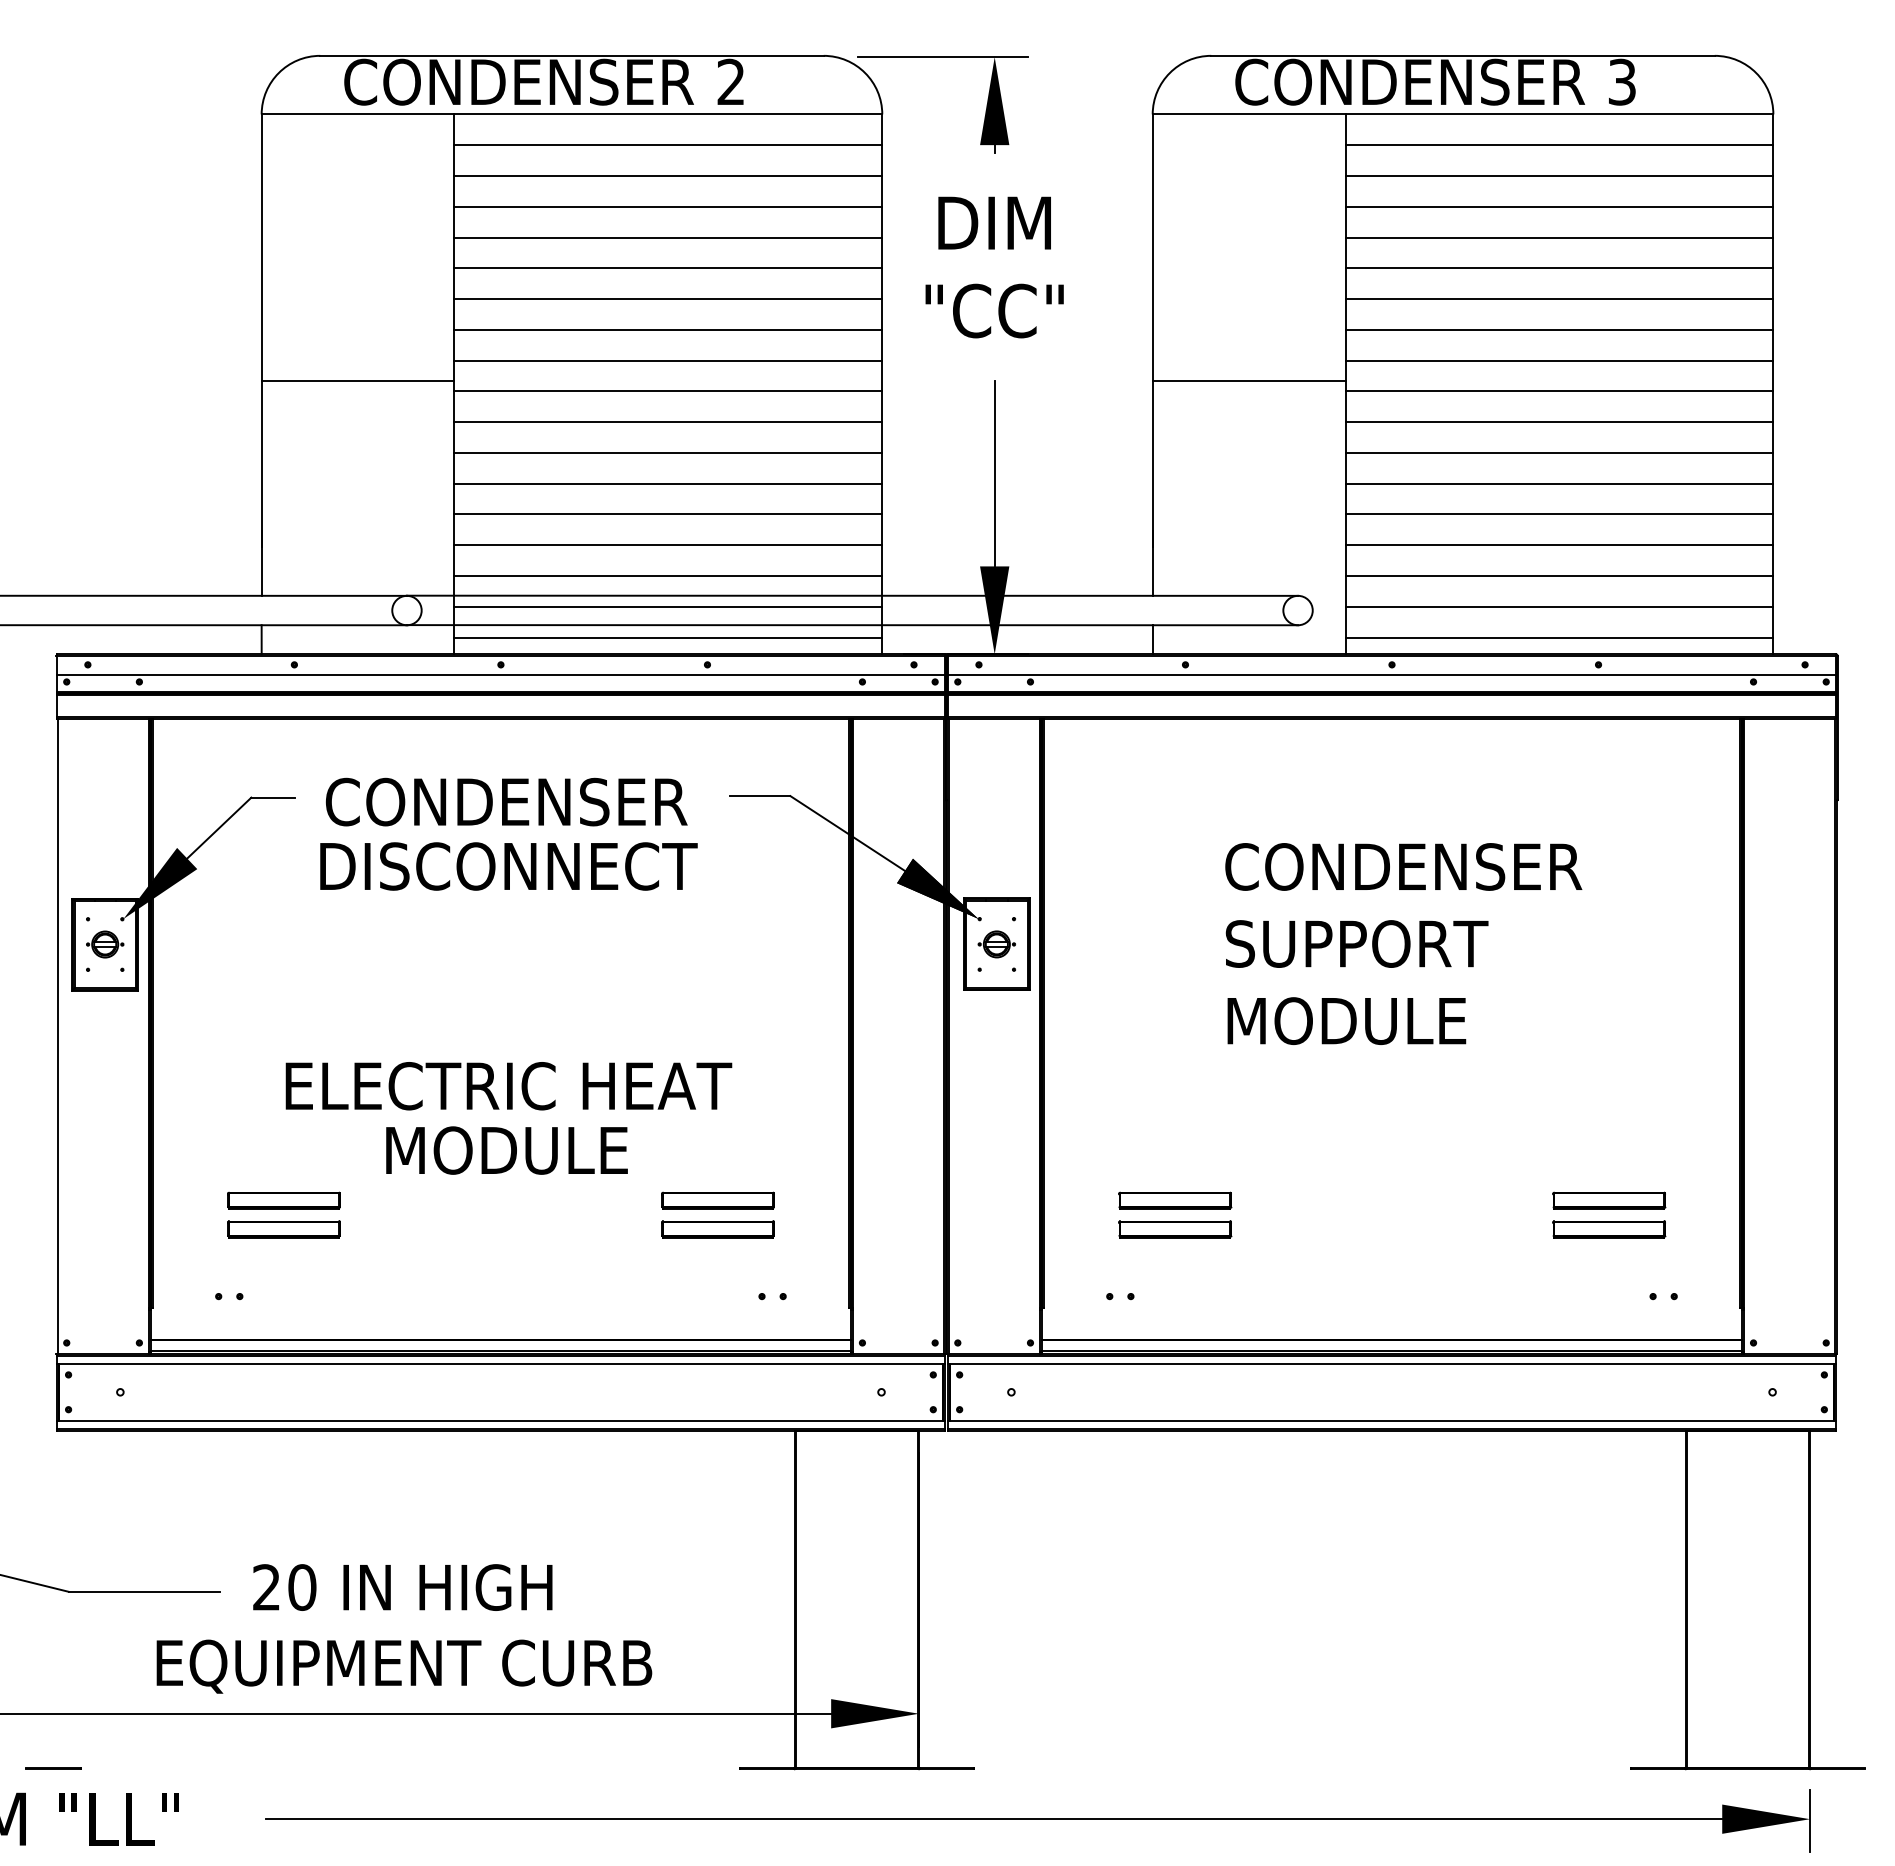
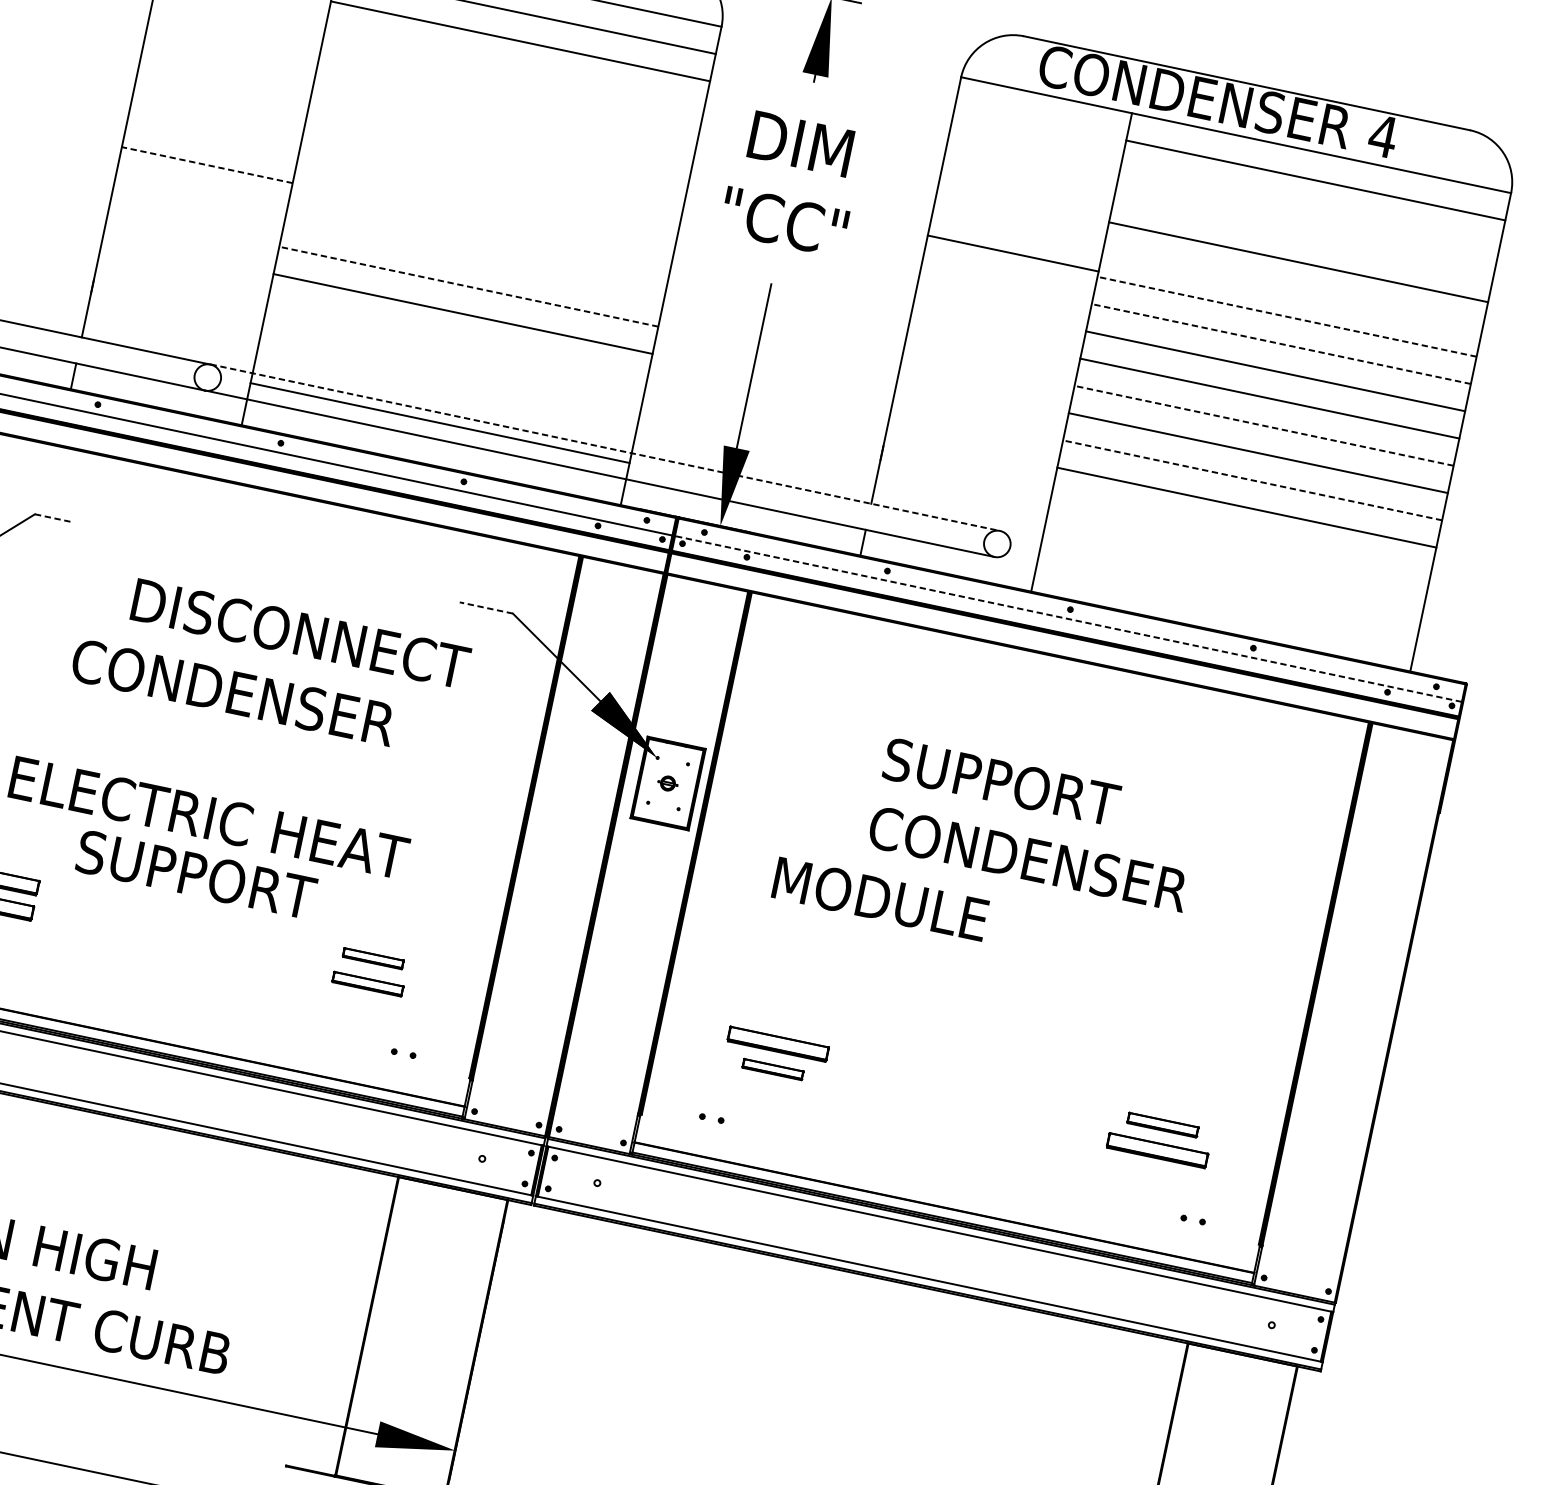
text: (1622, 81) -> (1383, 135), 3 -> 4
line: (1559, 176) -> (1310, 208), removed
line: (668, 206) -> (514, 68), removed
line: (1559, 206) -> (1304, 234), removed
line: (668, 237) -> (509, 95), removed
line: (668, 268) -> (503, 123), removed
line: (1559, 268) -> (1292, 289), removed
line: (668, 299) -> (497, 150), removed
line: (1559, 299) -> (1287, 317), solid -> dashed
line: (668, 329) -> (491, 177), removed
line: (1559, 329) -> (1281, 343), solid -> dashed
line: (668, 360) -> (486, 204), removed
line: (357, 381) -> (206, 165), solid -> dashed
line: (1248, 381) -> (1012, 253), moved
line: (668, 391) -> (480, 232), removed
line: (668, 422) -> (474, 259), removed
line: (1559, 422) -> (1264, 426), solid -> dashed
line: (668, 452) -> (469, 286), solid -> dashed
line: (1559, 483) -> (1252, 480), solid -> dashed
line: (668, 514) -> (457, 341), removed
line: (668, 545) -> (451, 368), removed
line: (1559, 545) -> (1241, 535), removed
line: (668, 576) -> (445, 396), removed
line: (1559, 576) -> (1235, 562), removed
line: (852, 595) -> (605, 447), solid -> dashed
line: (1559, 606) -> (1229, 589), removed
line: (668, 637) -> (434, 450), removed
line: (1559, 637) -> (1223, 616), removed
line: (1391, 675) -> (1067, 618), solid -> dashed
line: (760, 796) -> (486, 608), solid -> dashed
line: (273, 797) -> (54, 518), solid -> dashed
text: (506, 801) -> (233, 692), moved
text: (508, 866) -> (300, 633), moved
text: (1403, 866) -> (1042, 790), CONDENSER -> SUPPORT
text: (1403, 943) -> (1028, 858), SUPPORT -> CONDENSER
part: (996, 944) -> (667, 783), size x0.6
text: (1346, 1020) -> (880, 898), moved
text: (508, 1150) -> (196, 874), MODULE -> SUPPORT
part: (717, 1200) -> (372, 958), size x0.6
part: (1609, 1200) -> (1163, 1124), size x0.7
part: (717, 1229) -> (367, 983), size x0.7
part: (1175, 1229) -> (773, 1069), size x0.6

